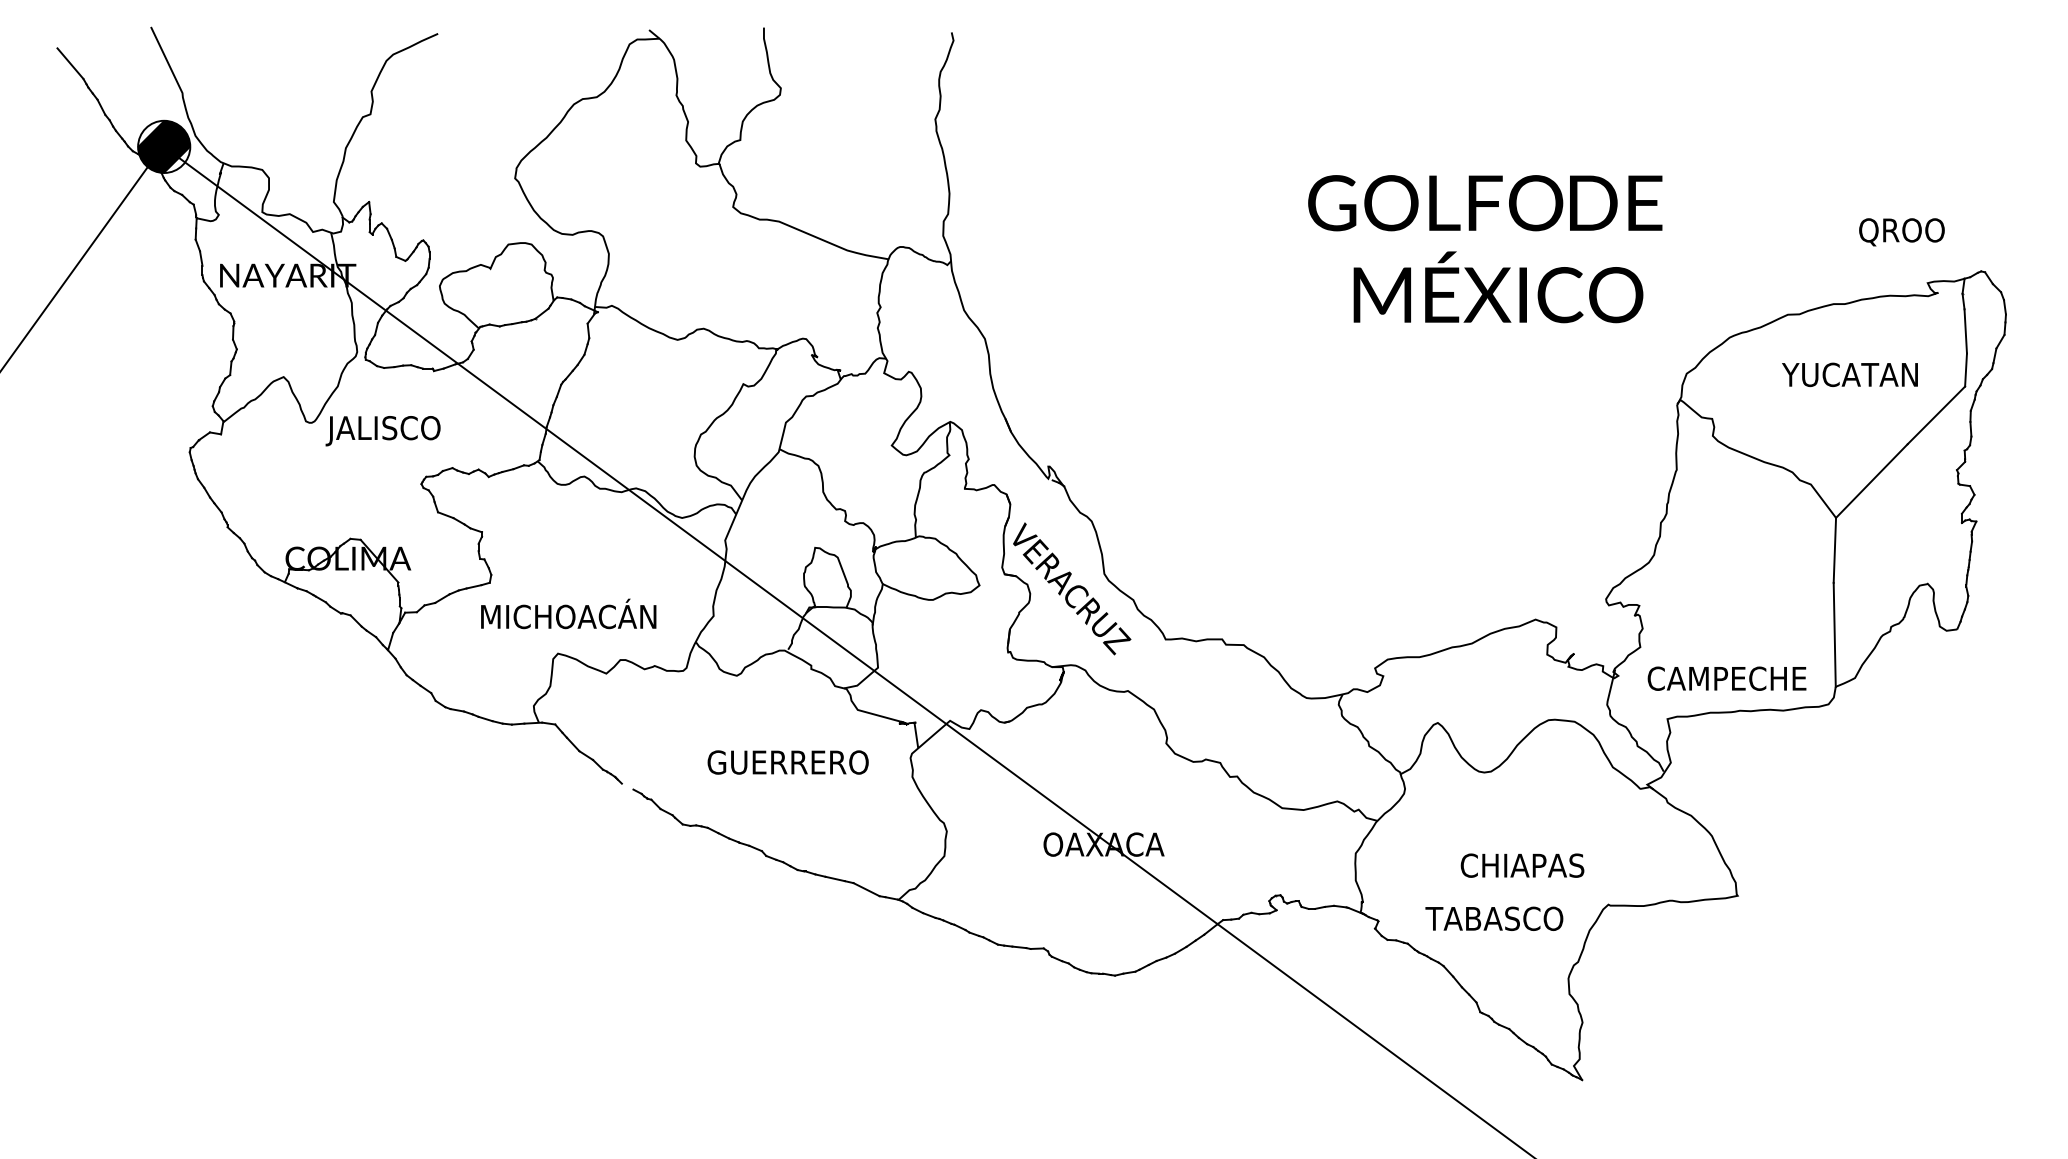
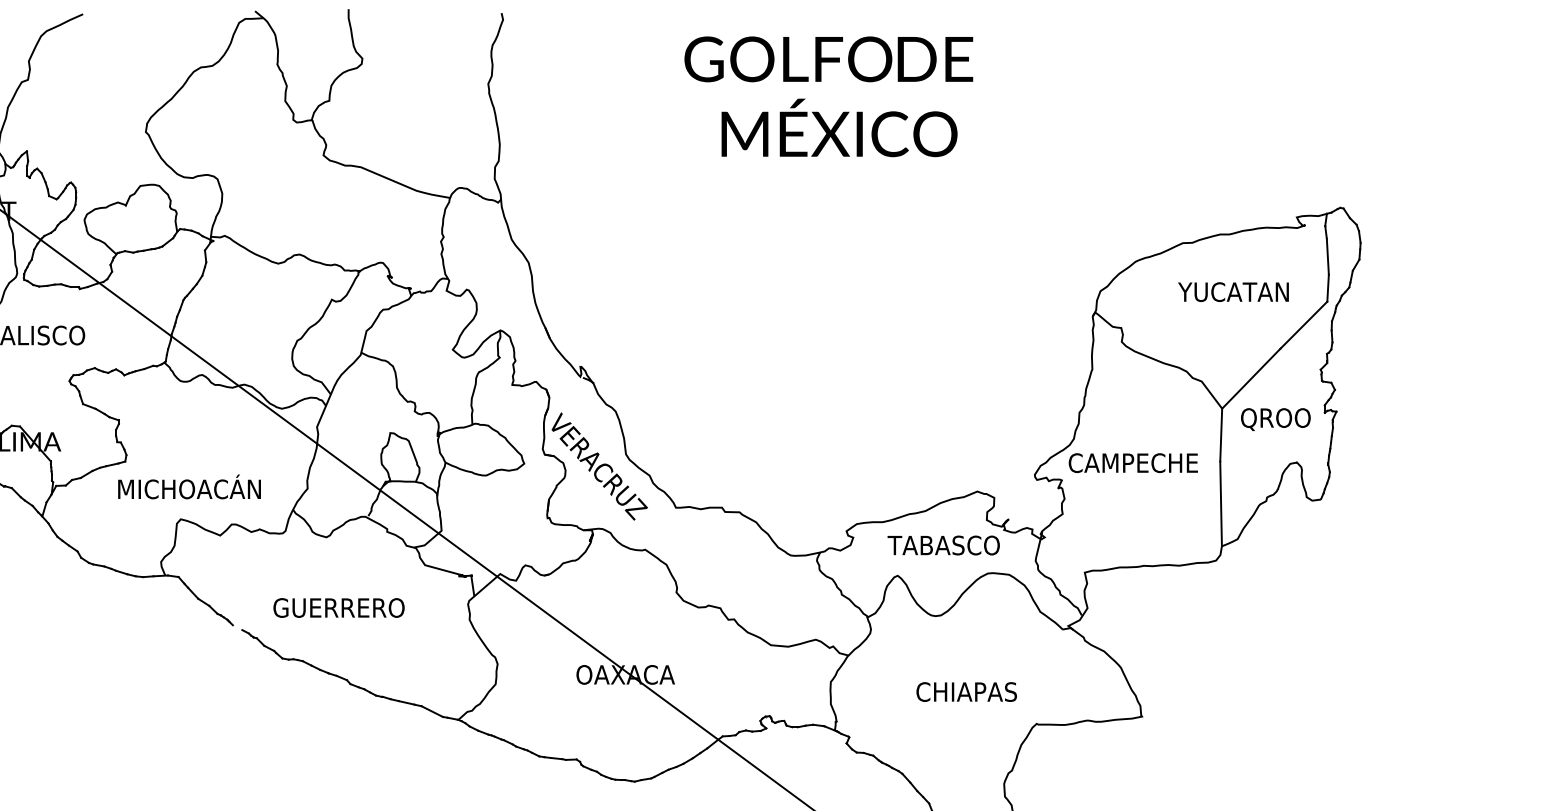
text: (1901, 232) -> (1275, 419), moved
text: (1485, 249) -> (828, 97), moved
text: (1726, 678) -> (1132, 462), moved
text: (787, 762) -> (338, 607), moved
text: (1494, 918) -> (943, 545), moved

